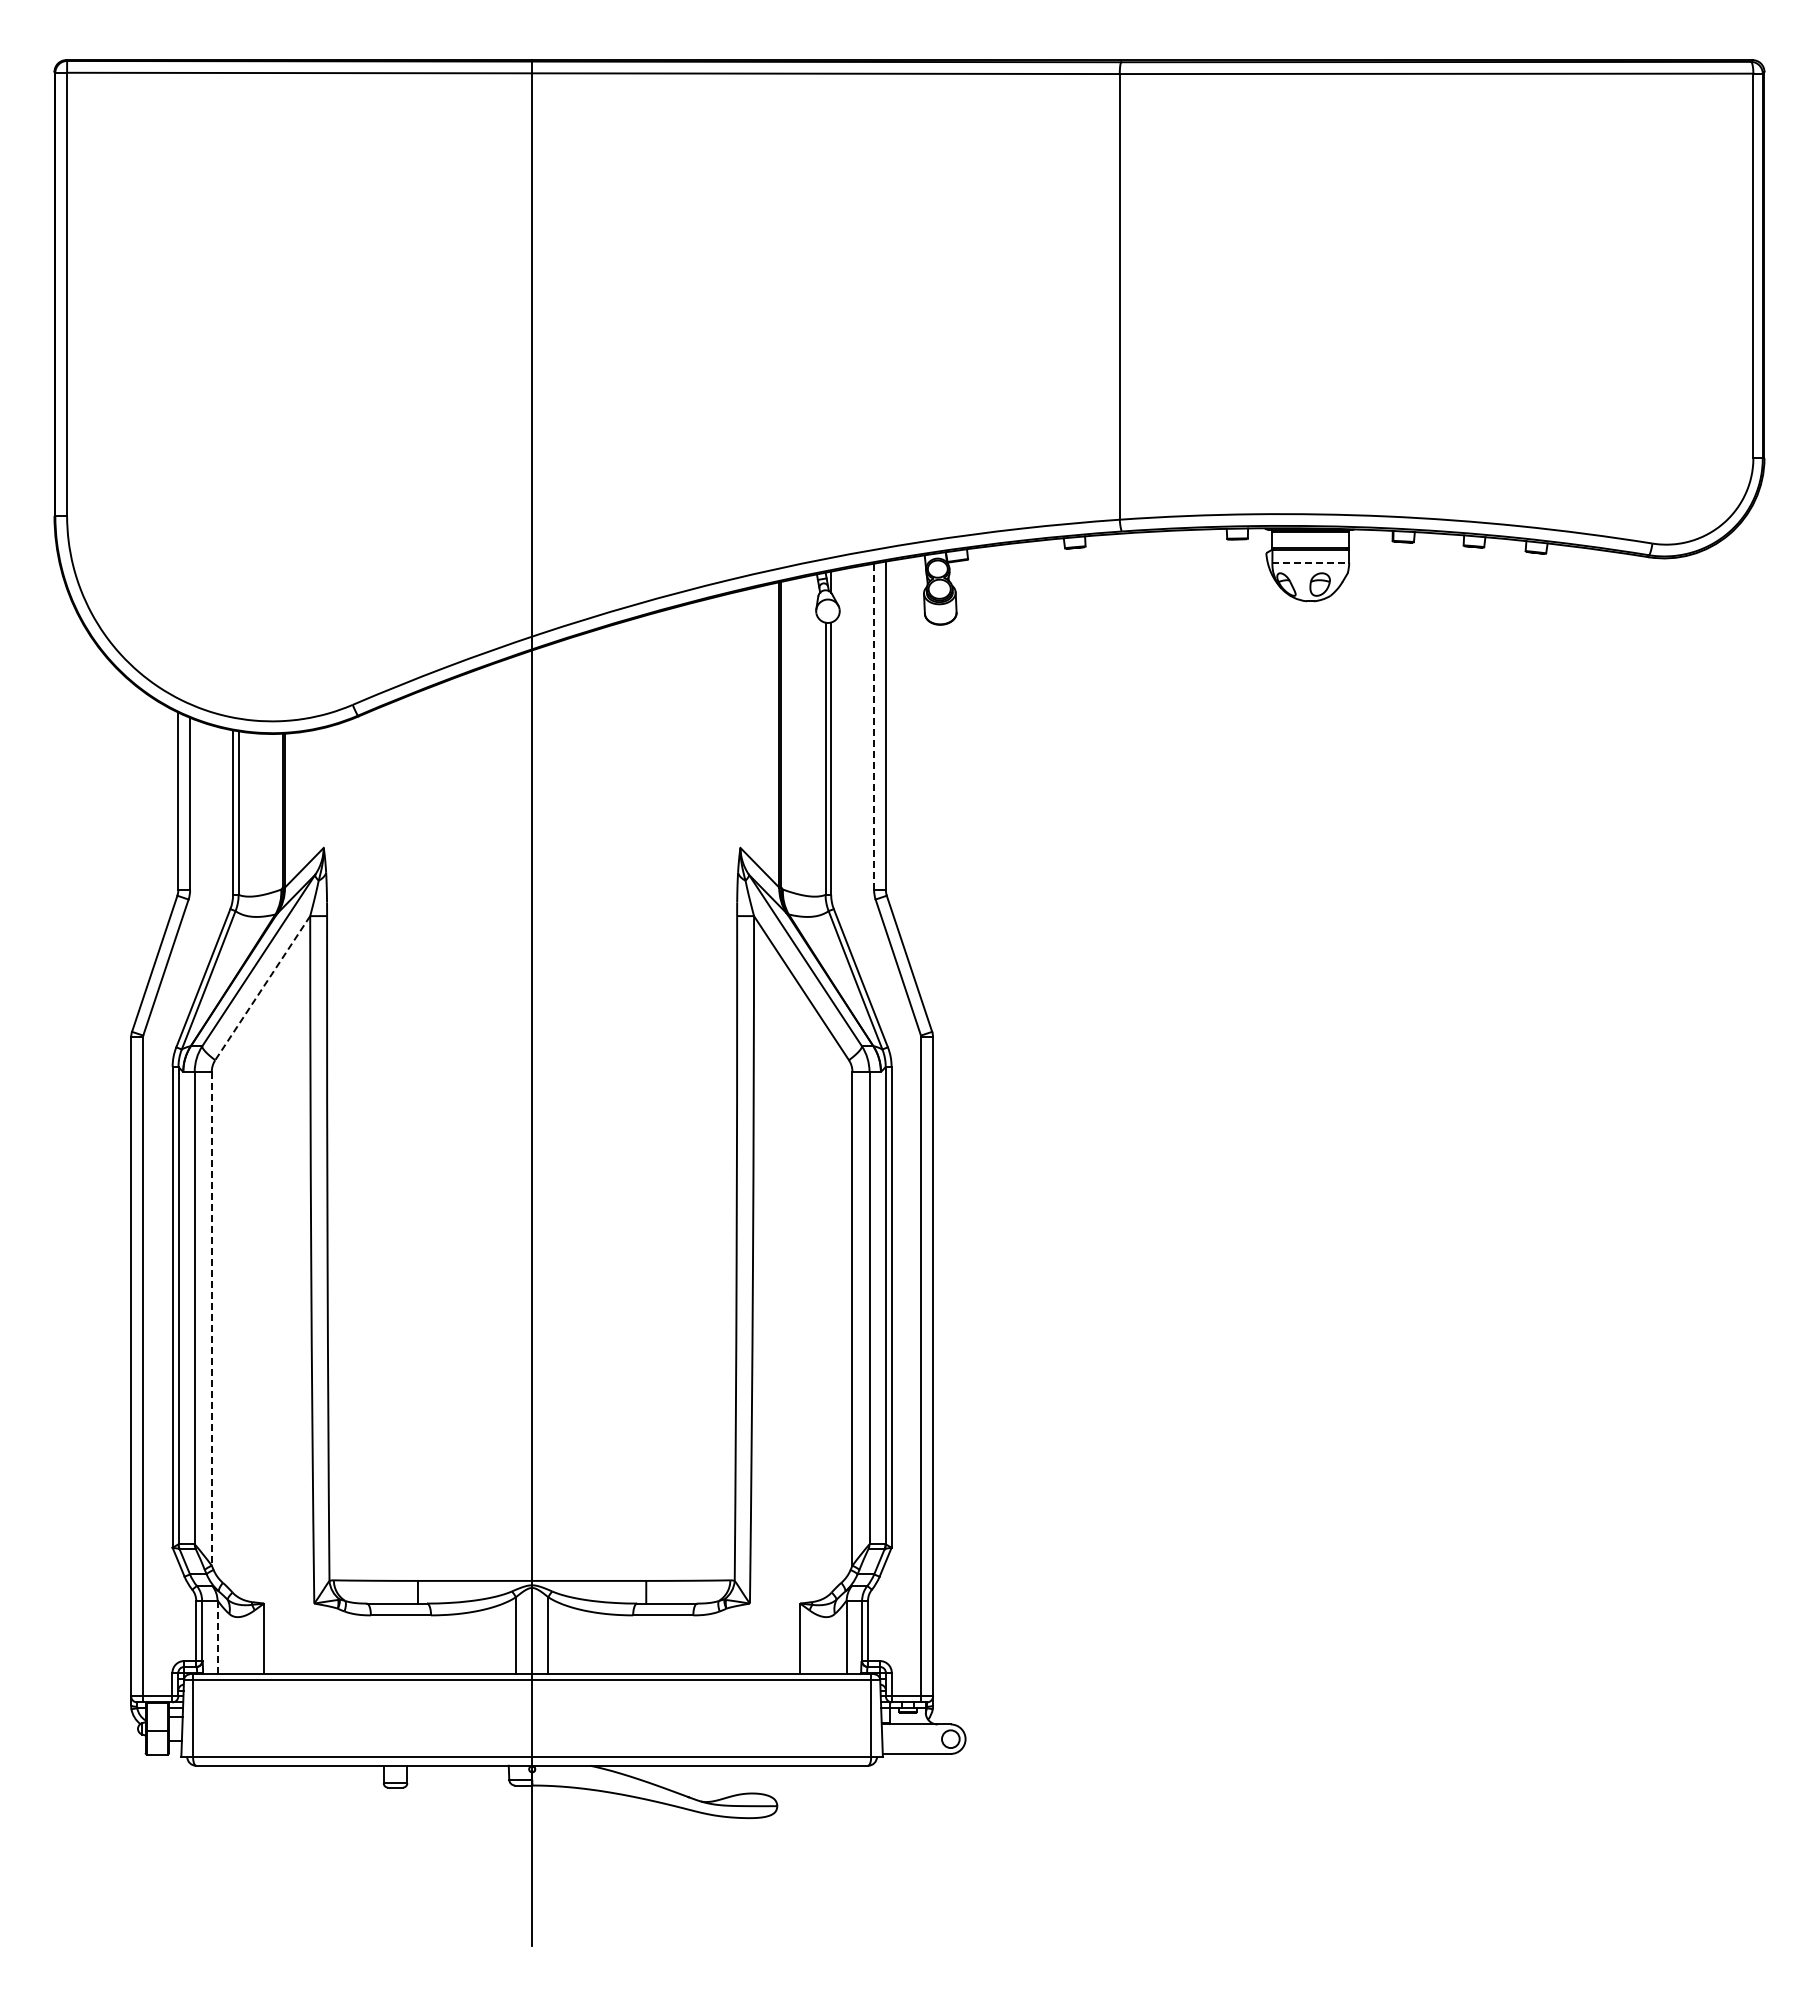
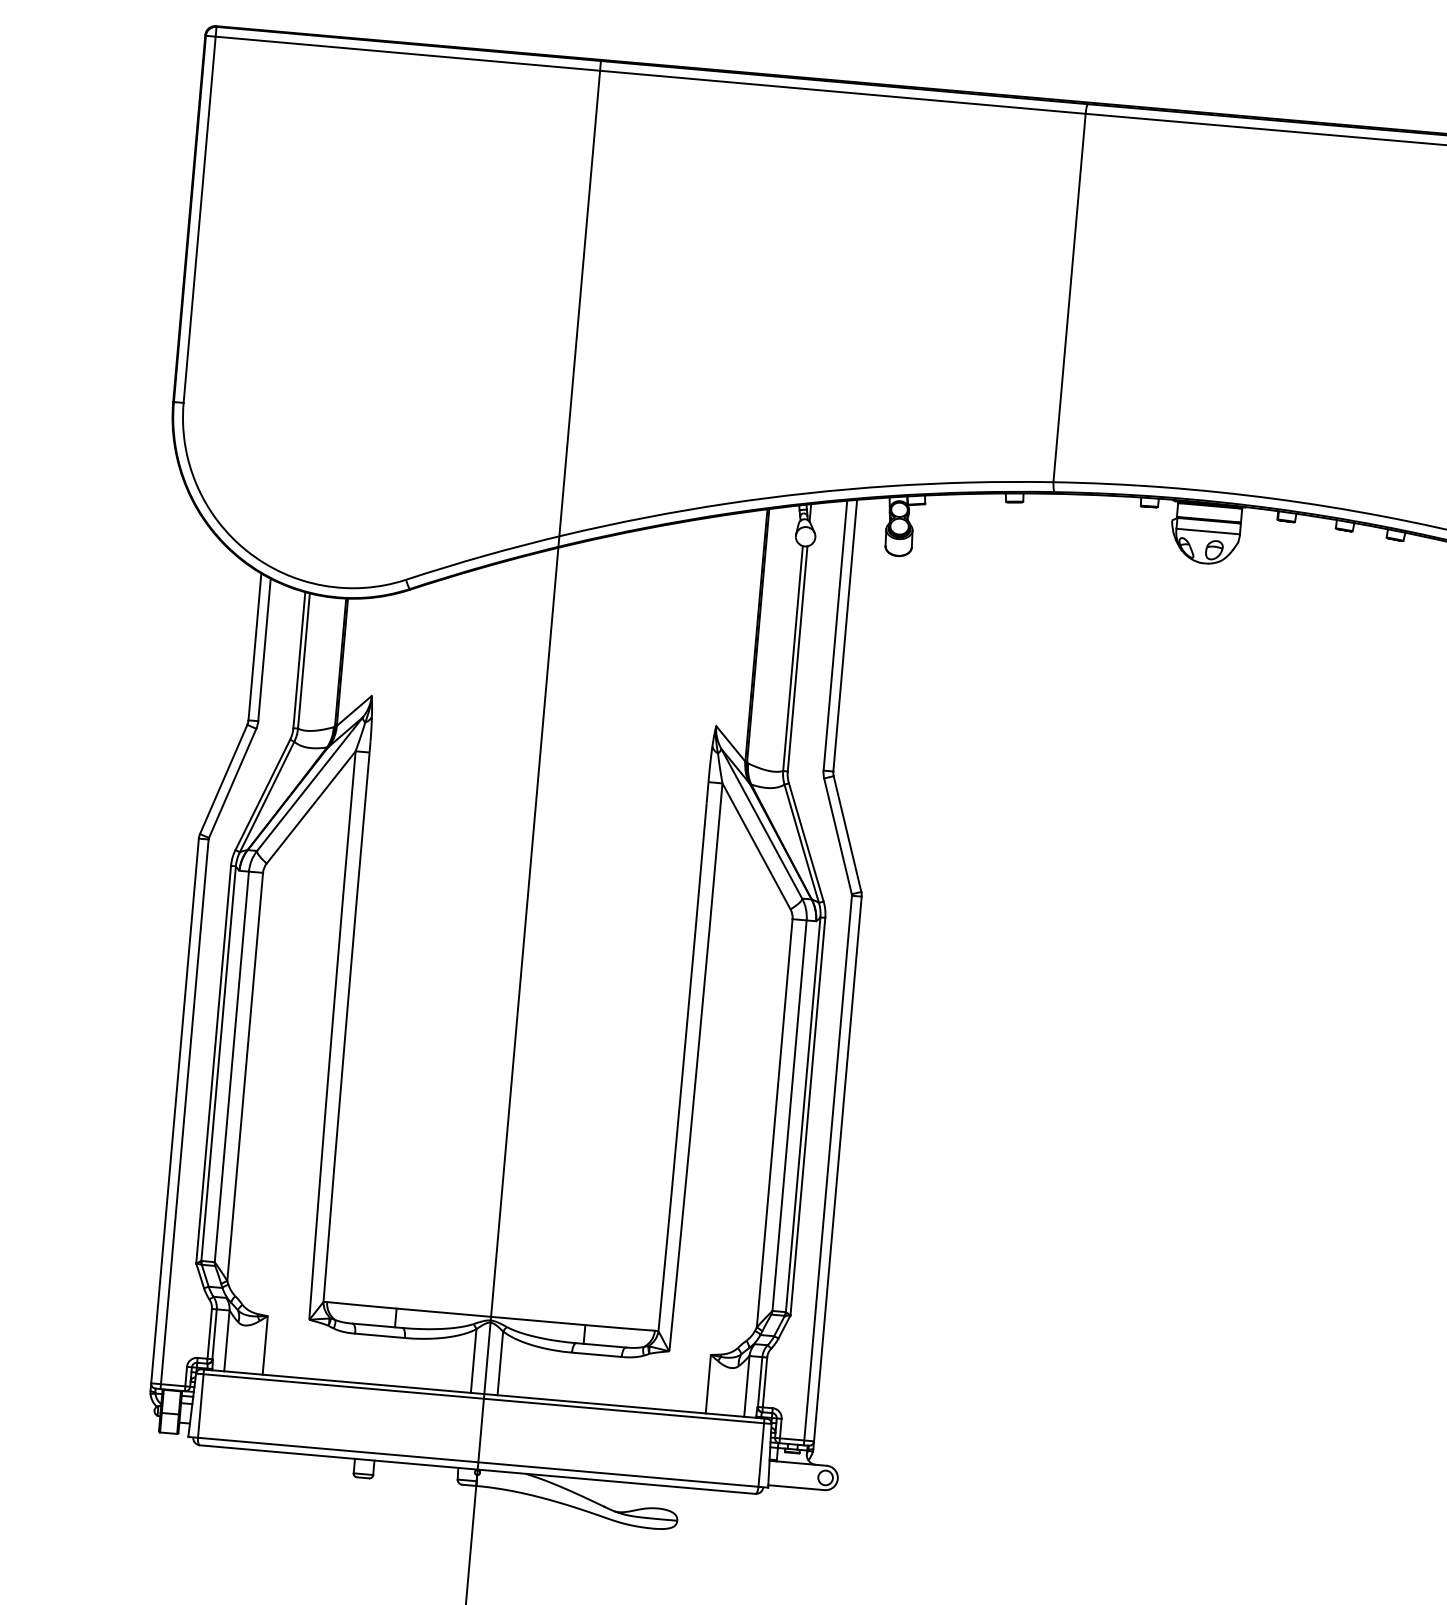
line: (1311, 562) -> (1208, 531), dashed -> solid
line: (874, 727) -> (835, 636), dashed -> solid
line: (262, 988) -> (310, 807), dashed -> solid
line: (211, 1318) -> (244, 1076), dashed -> solid
line: (217, 1637) -> (226, 1340), dashed -> solid

